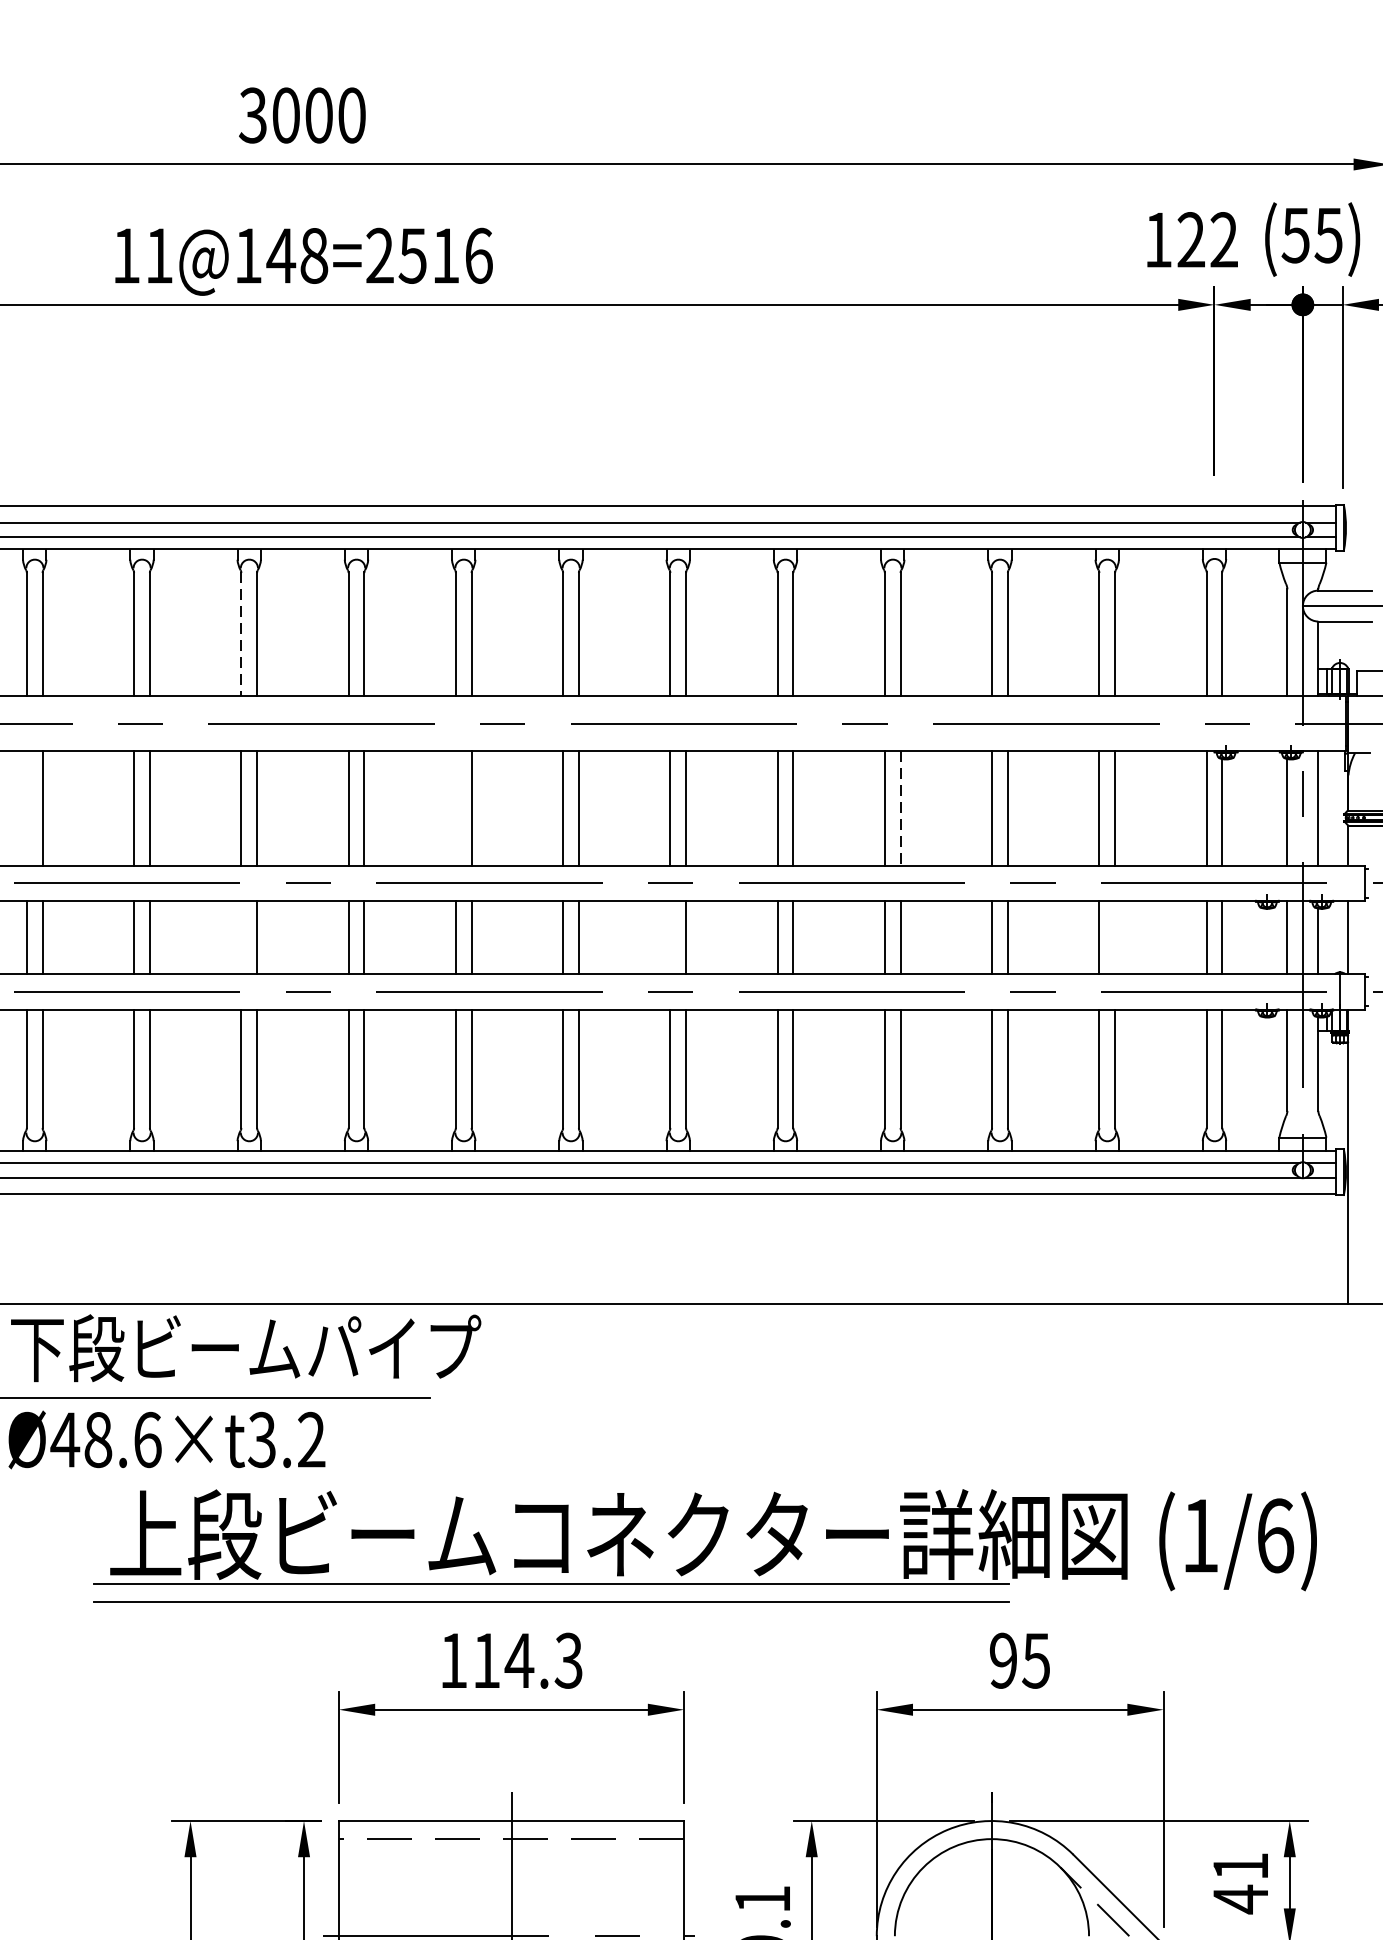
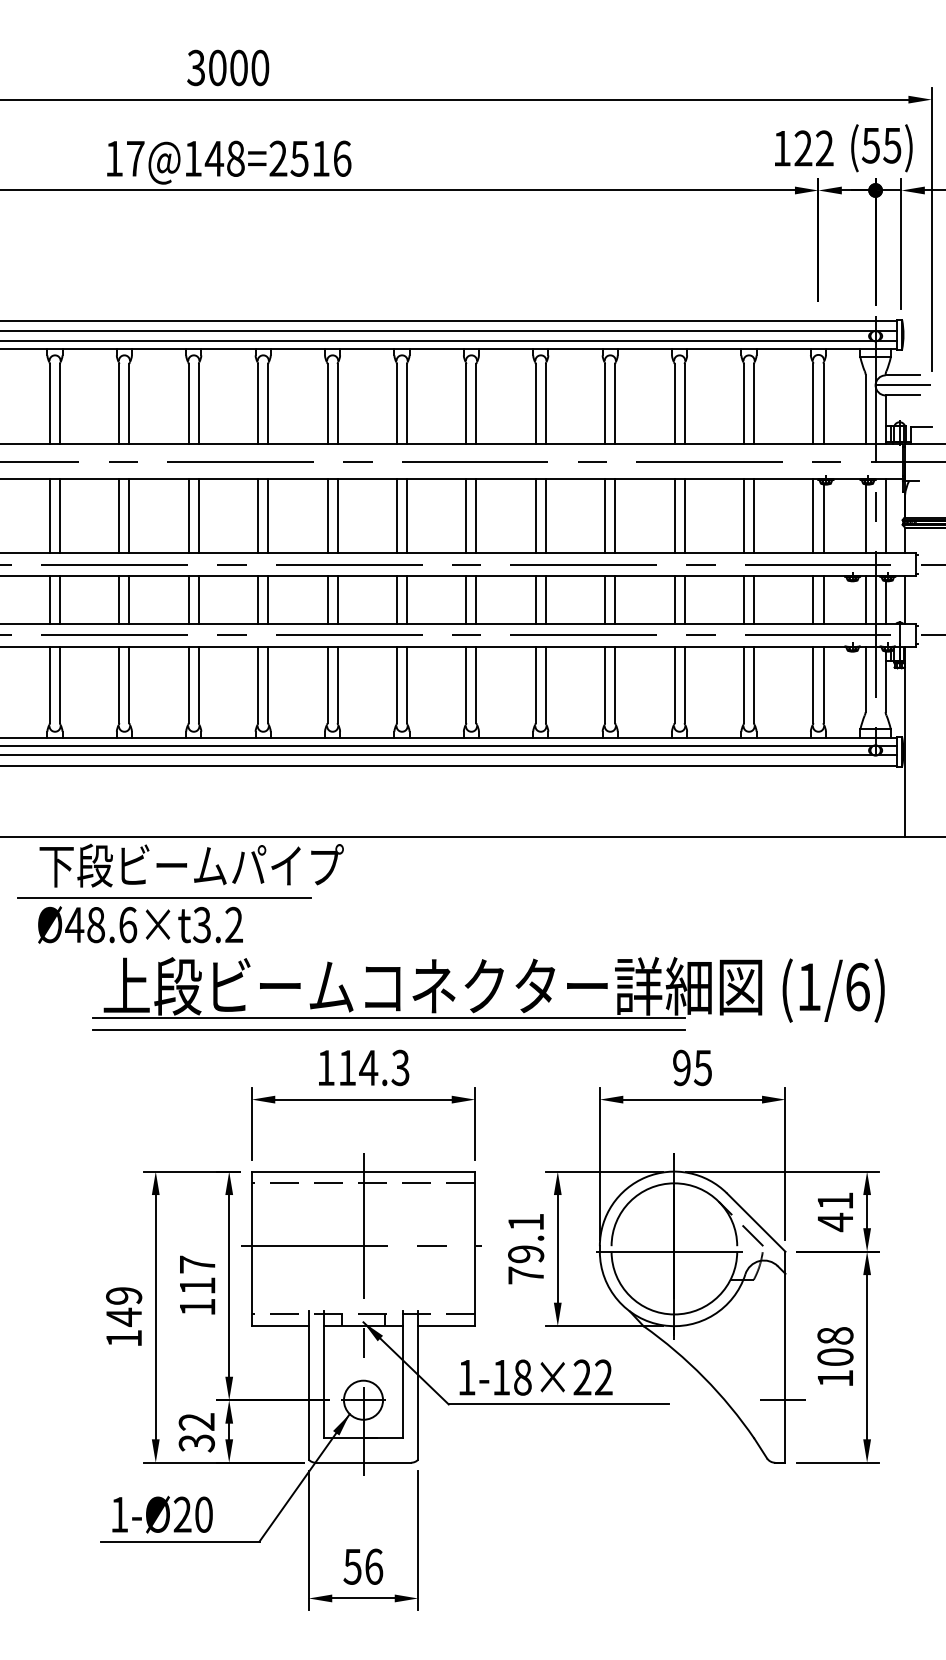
text: (159, 255) -> (135, 158), 11@148=2516 -> 17@148=2516
line: (241, 635) -> (188, 404), dashed -> solid
line: (26, 808) -> (49, 516), added
line: (455, 808) -> (327, 516), added
line: (900, 808) -> (615, 516), dashed -> solid
line: (241, 936) -> (188, 599), added
line: (670, 936) -> (466, 599), added
line: (1115, 936) -> (754, 599), added

